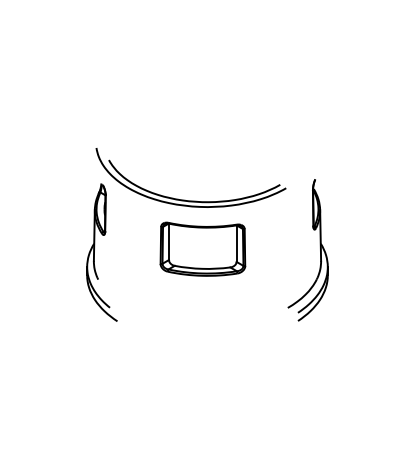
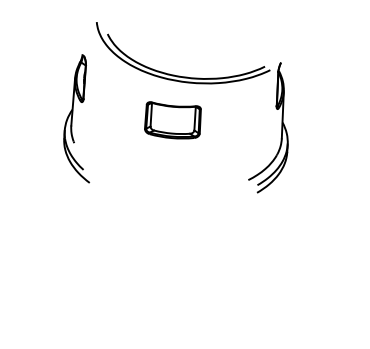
part: (185, 199) -> (176, 74), moved
part: (202, 248) -> (172, 120), size x0.7

